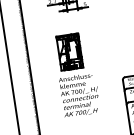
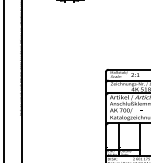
part: (76, 74) -> (64, 60), removed

